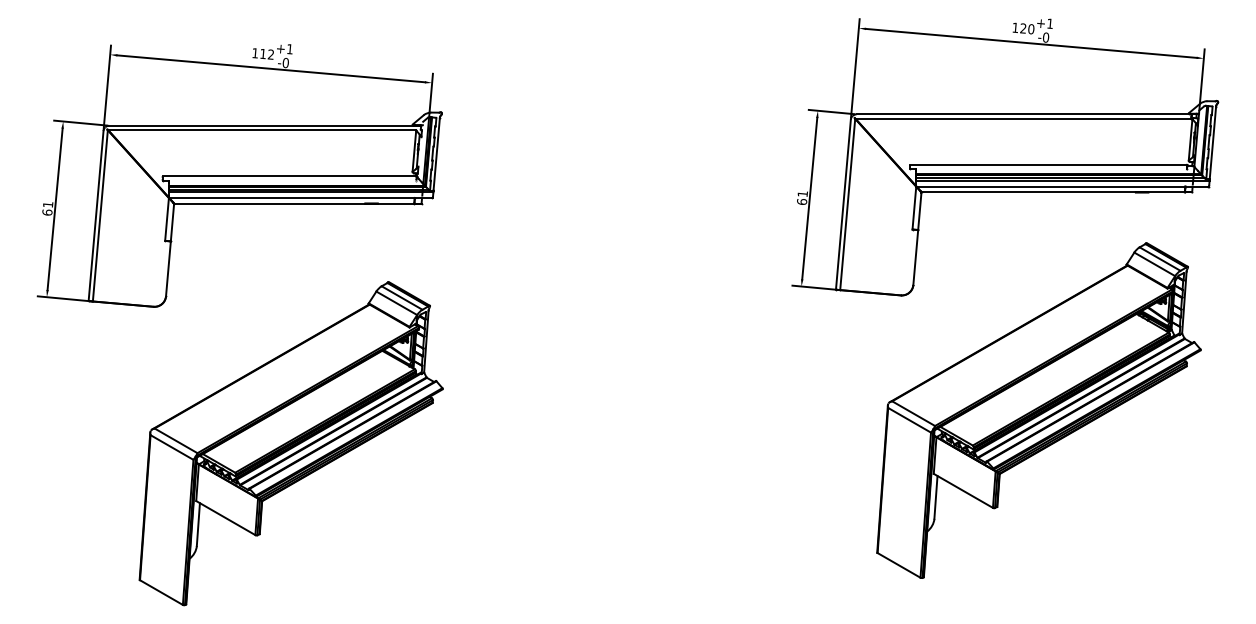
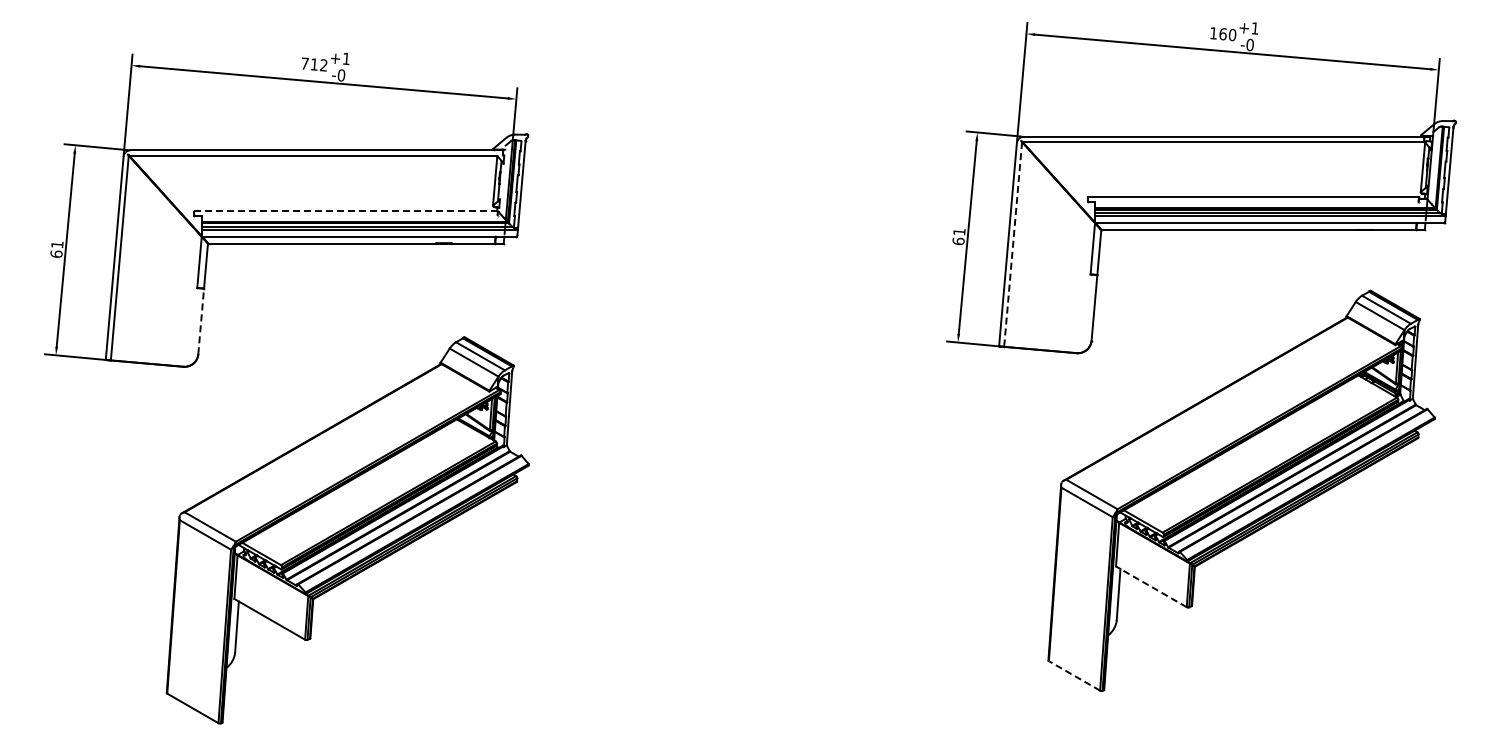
text: (1022, 28) -> (1222, 34), 120 -> 160
text: (254, 53) -> (304, 63), 112 -> 712
line: (290, 176) -> (346, 210), solid -> dashed
line: (848, 204) -> (1013, 244), solid -> dashed
line: (168, 268) -> (201, 321), solid -> dashed
line: (963, 490) -> (1151, 586), solid -> dashed
line: (899, 565) -> (1074, 675), solid -> dashed

